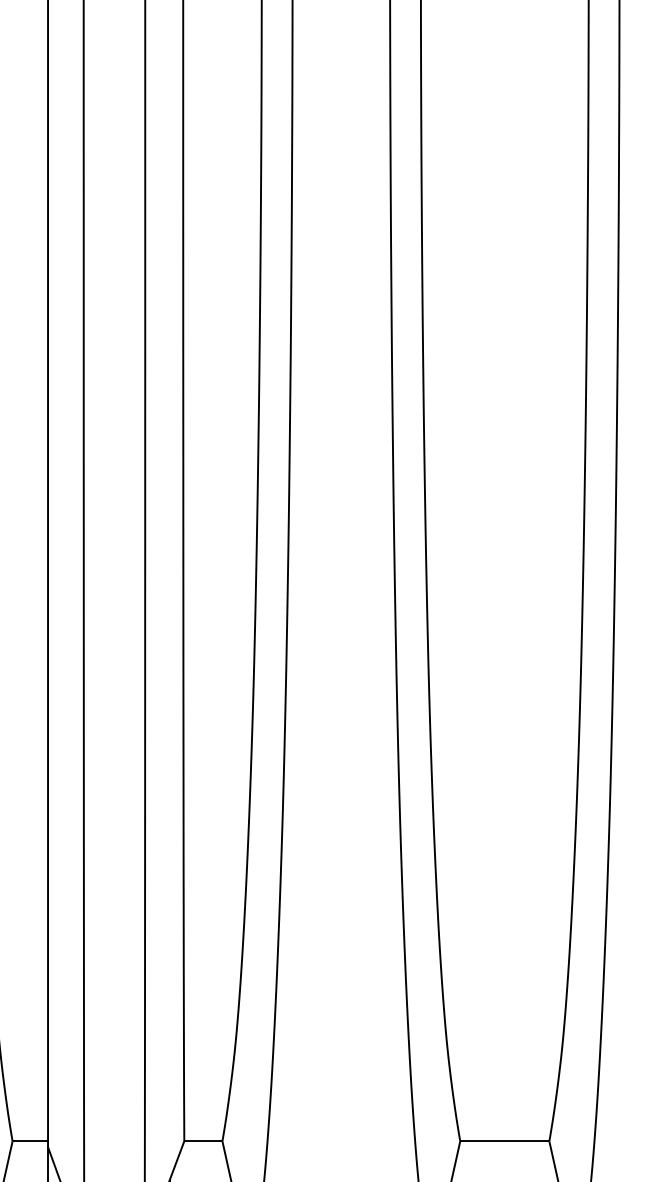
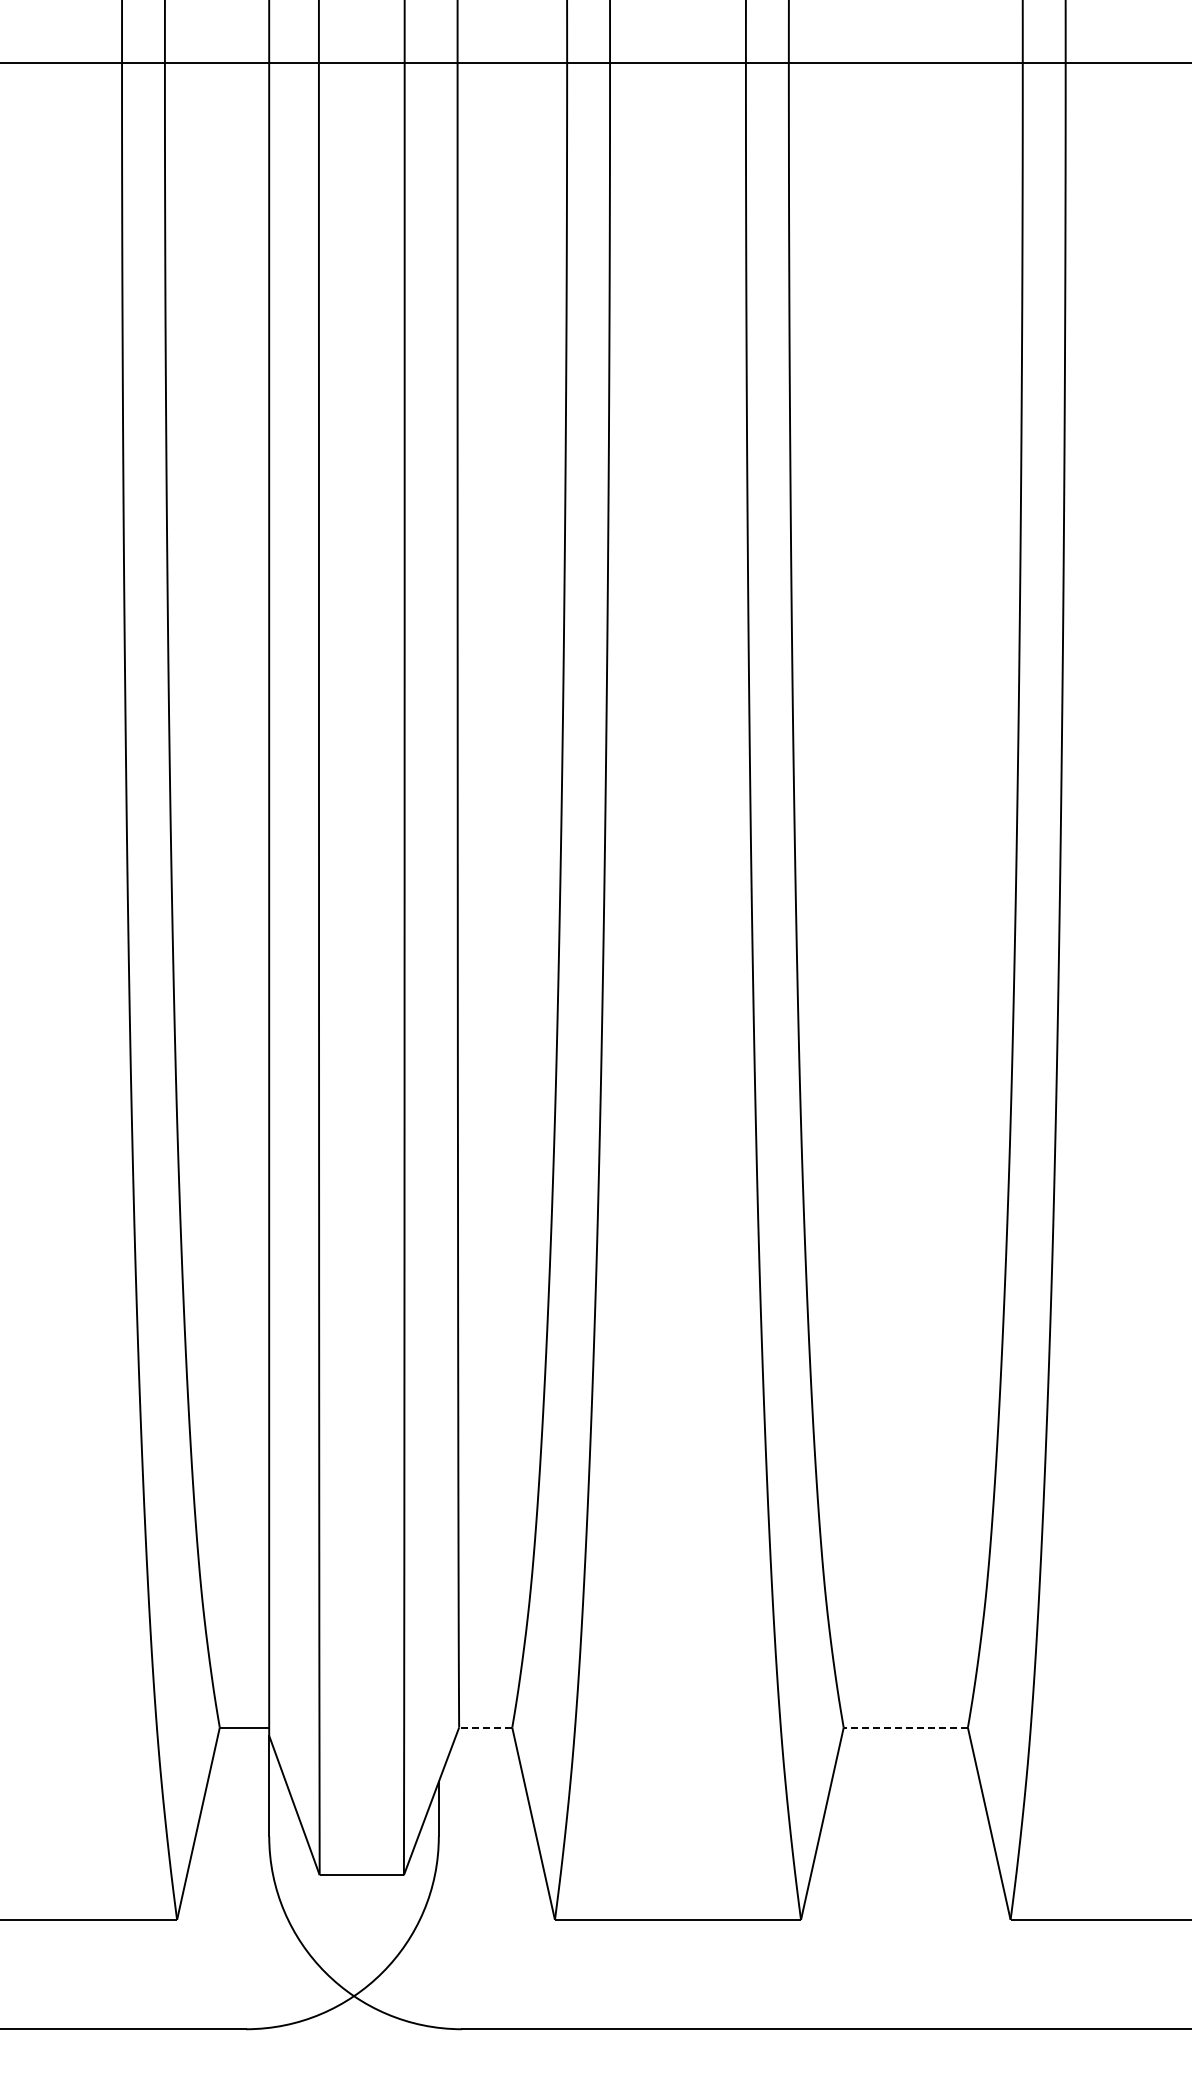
line: (202, 1141) -> (484, 1727), solid -> dashed
line: (503, 1141) -> (904, 1727), solid -> dashed

